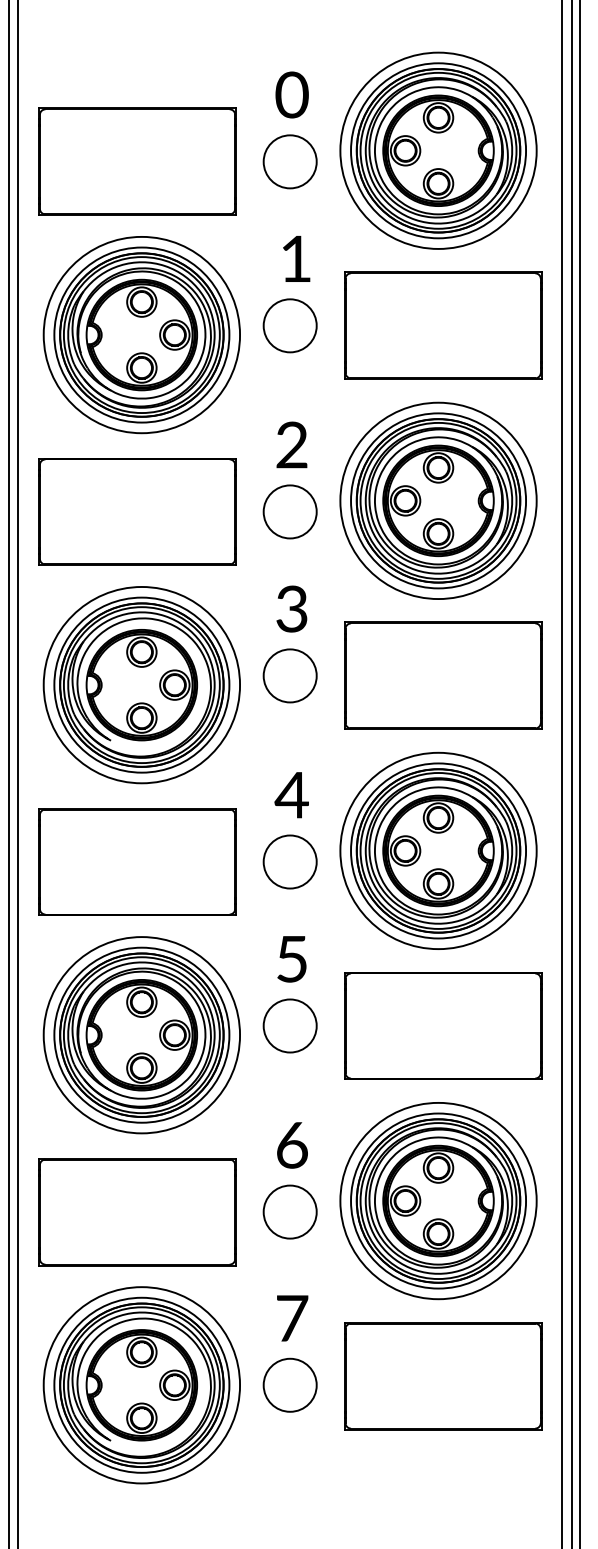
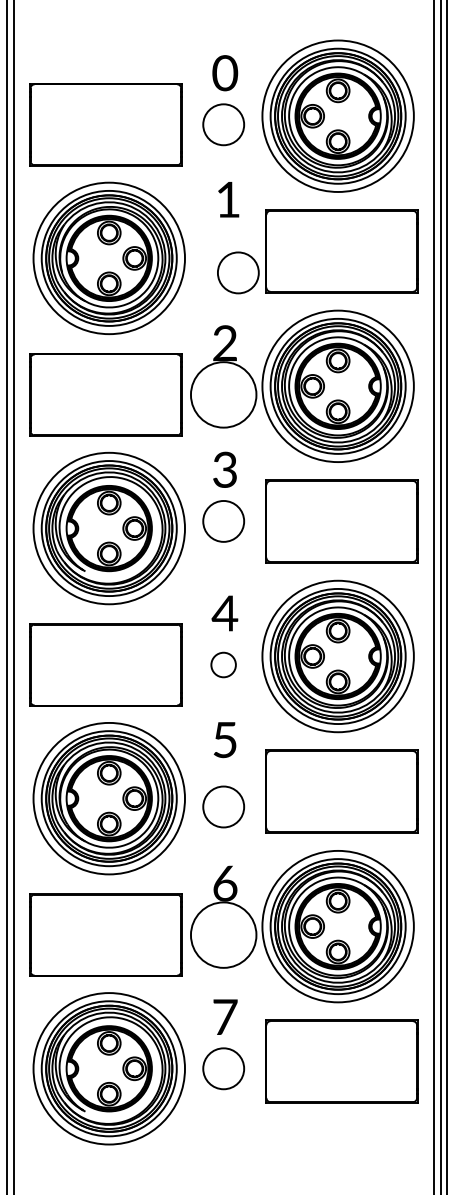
circle: (289, 325) -> (237, 272), moved
circle: (289, 511) -> (223, 394), size x1.6
circle: (289, 861) -> (223, 664), size x0.6
circle: (289, 1025) -> (223, 806), moved
circle: (289, 1211) -> (223, 934), size x1.6

